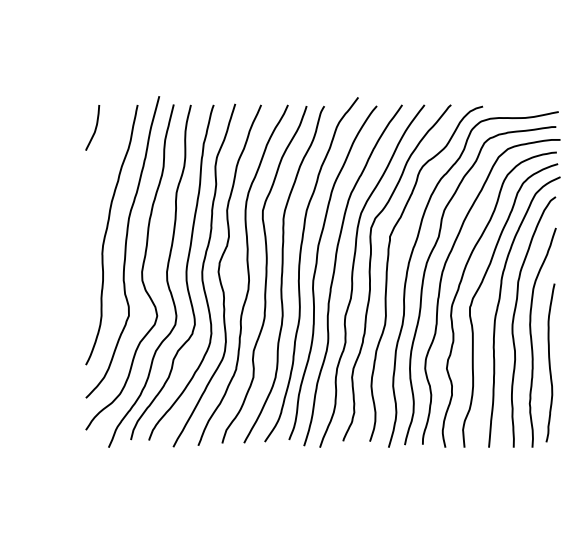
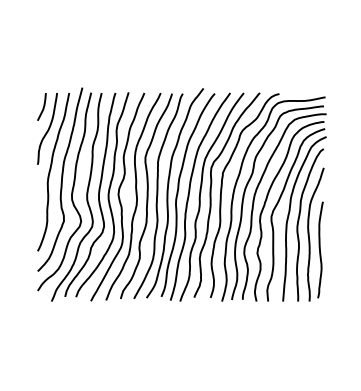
curve: (103, 163) -> (48, 128), added

